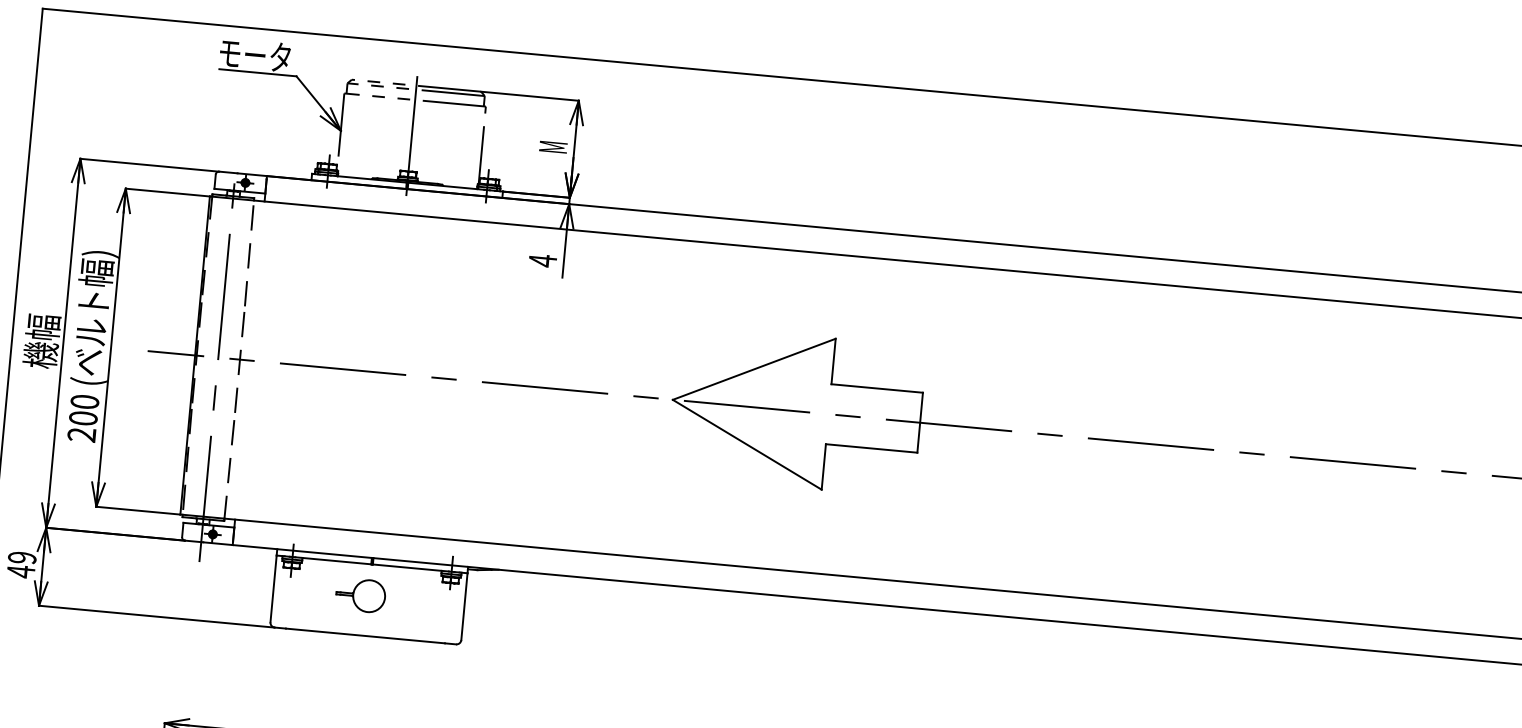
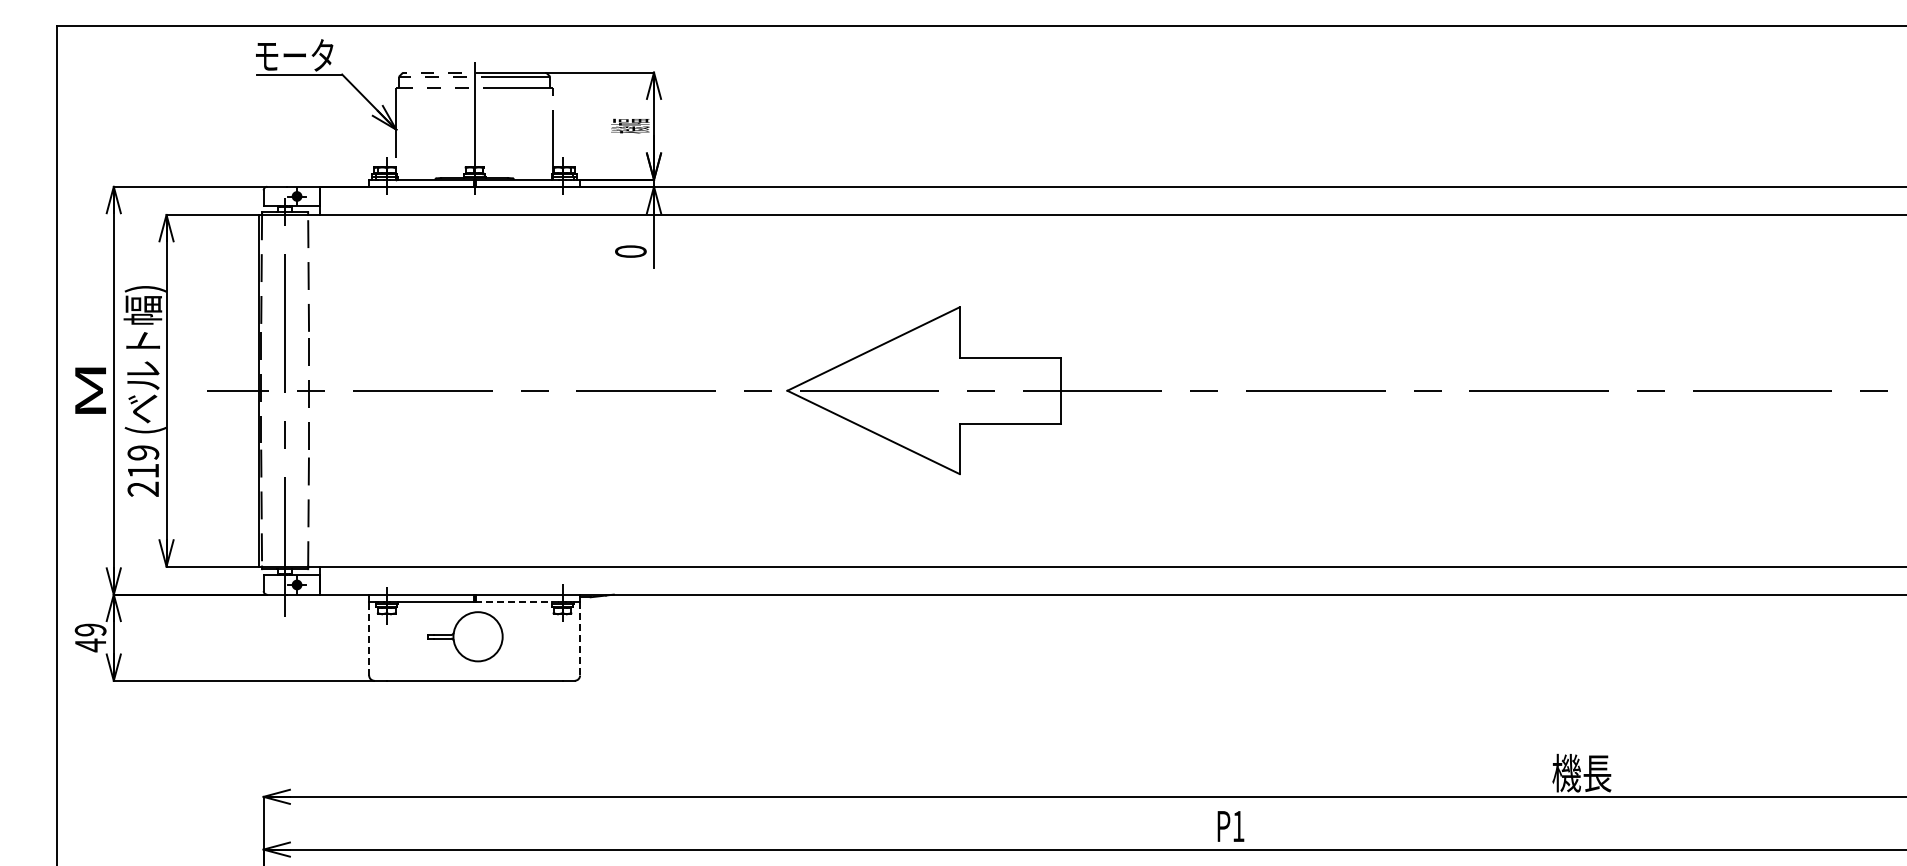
text: (553, 146) -> (630, 125), M -> 機幅
text: (542, 260) -> (630, 251), 4 -> 0
text: (41, 341) -> (89, 390), 機幅 -> M
text: (84, 409) -> (143, 461), 200 -> 219
line: (410, 567) -> (517, 601), solid -> dashed
line: (273, 588) -> (369, 638), solid -> dashed
part: (360, 595) -> (465, 636), size x1.4
line: (464, 606) -> (580, 638), solid -> dashed

